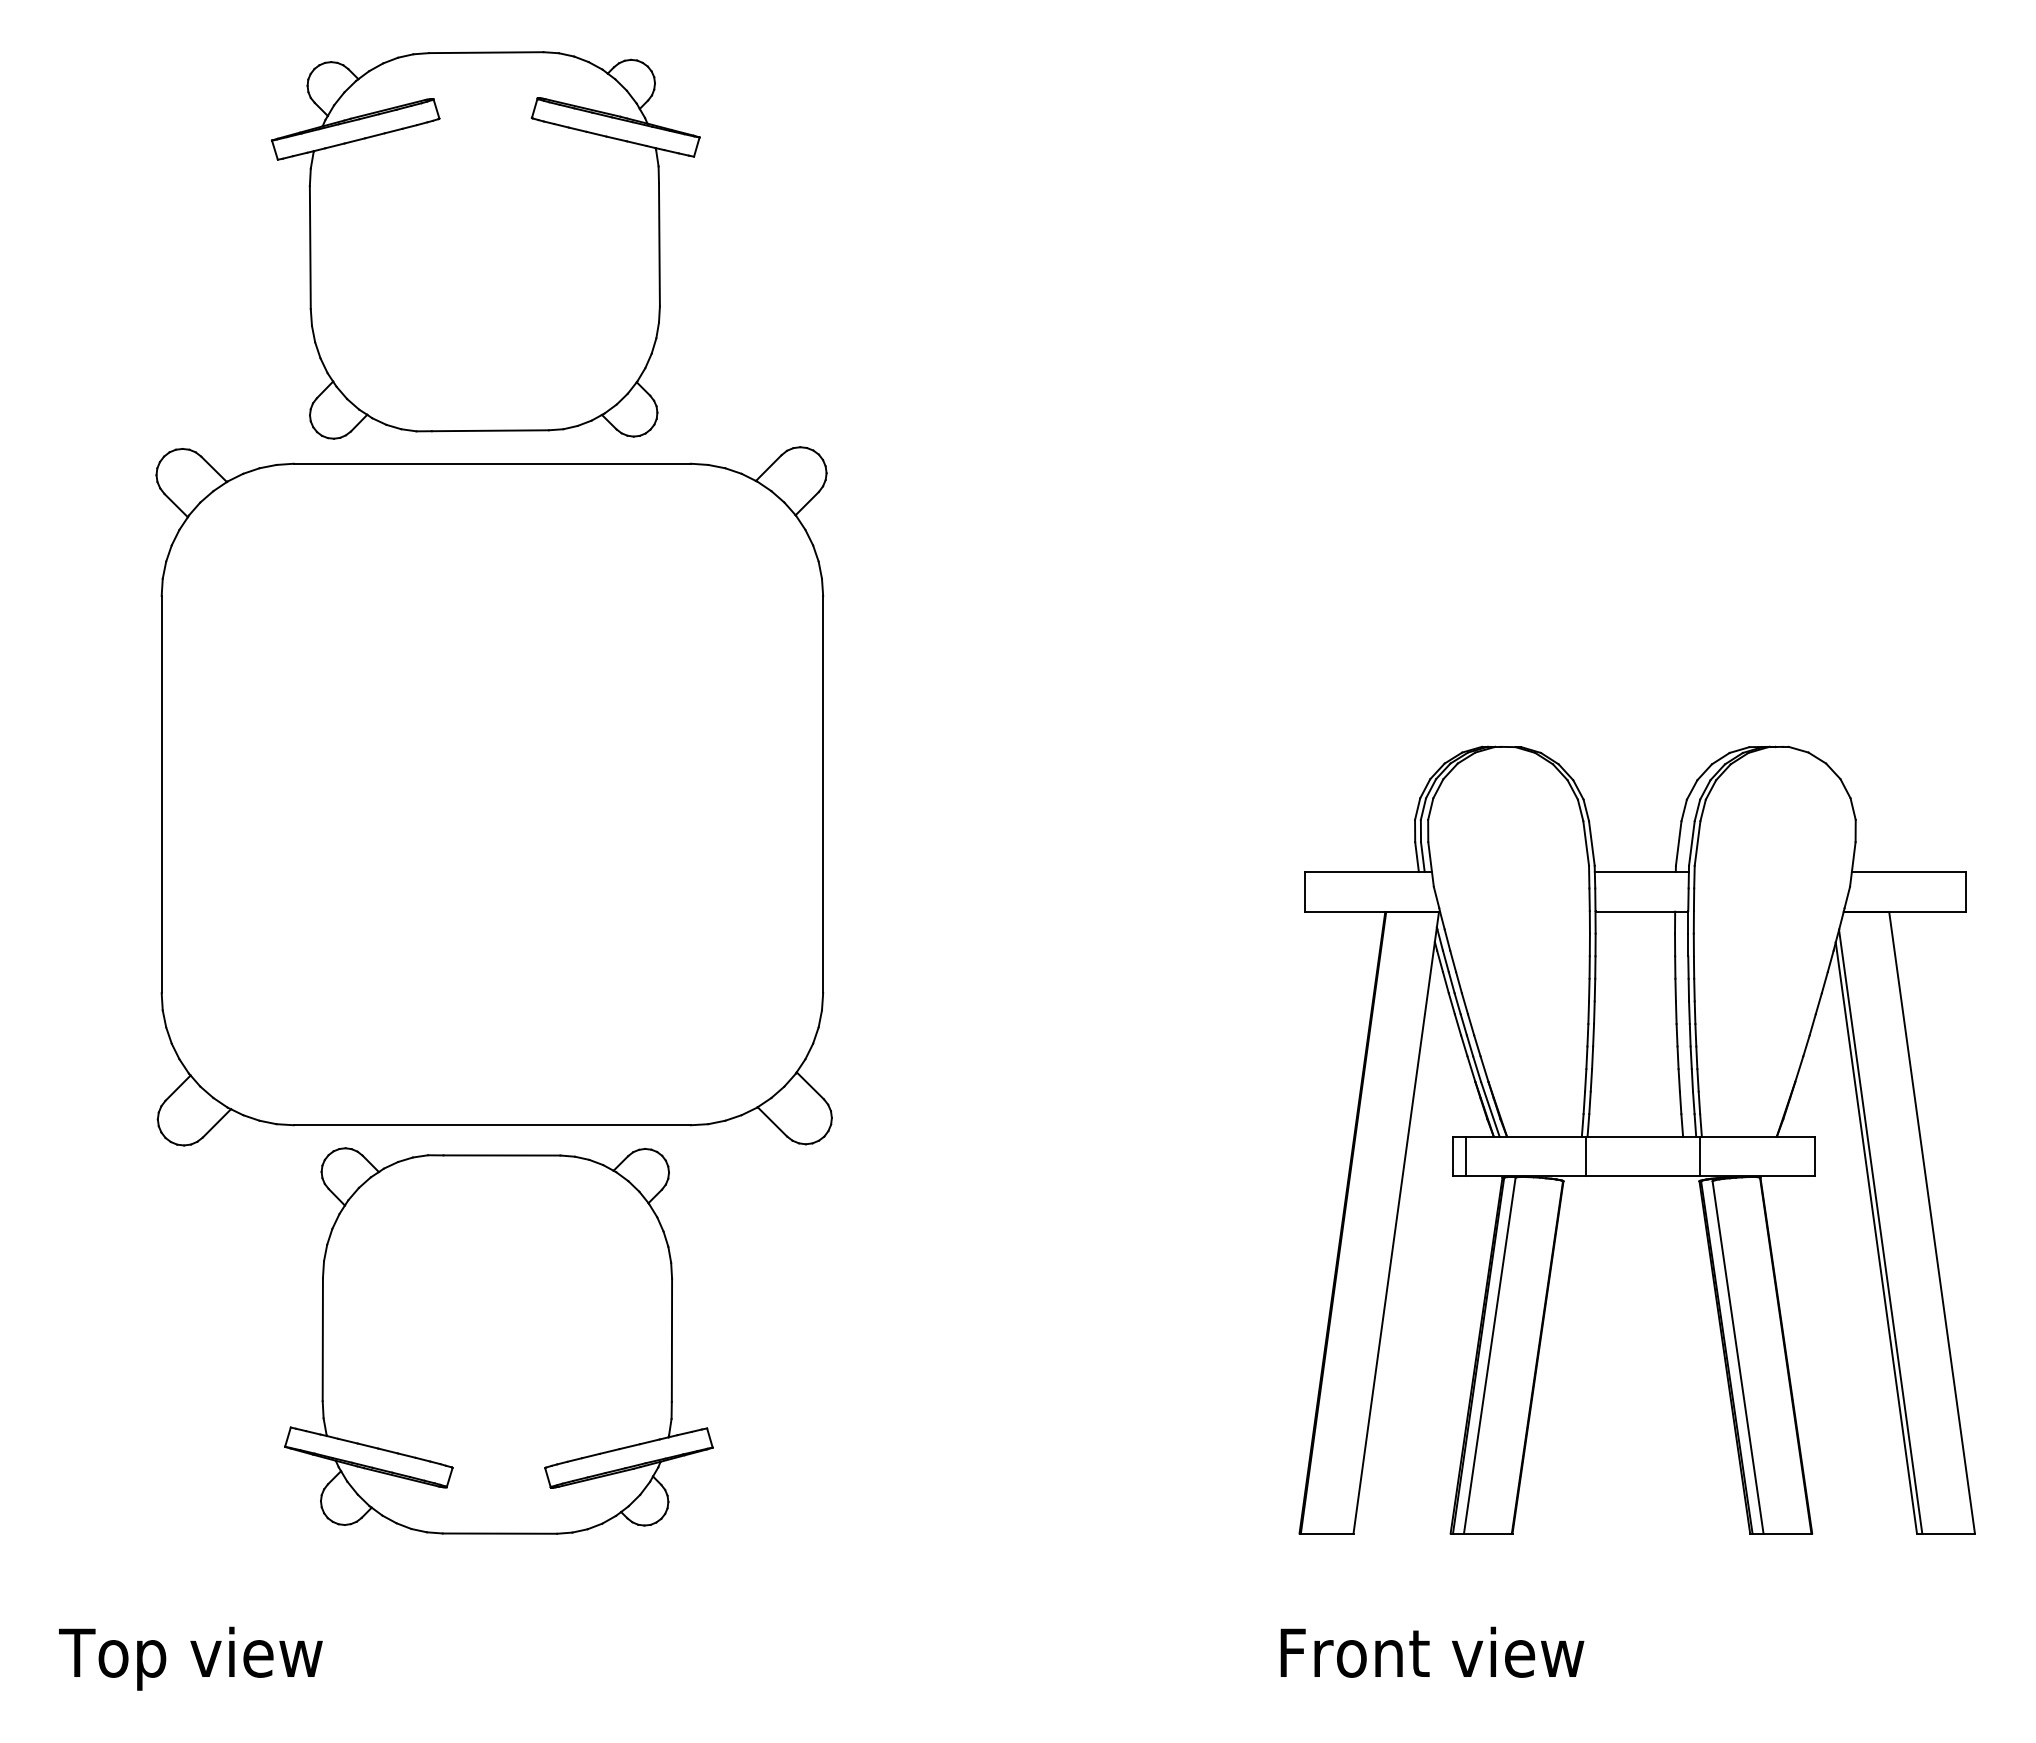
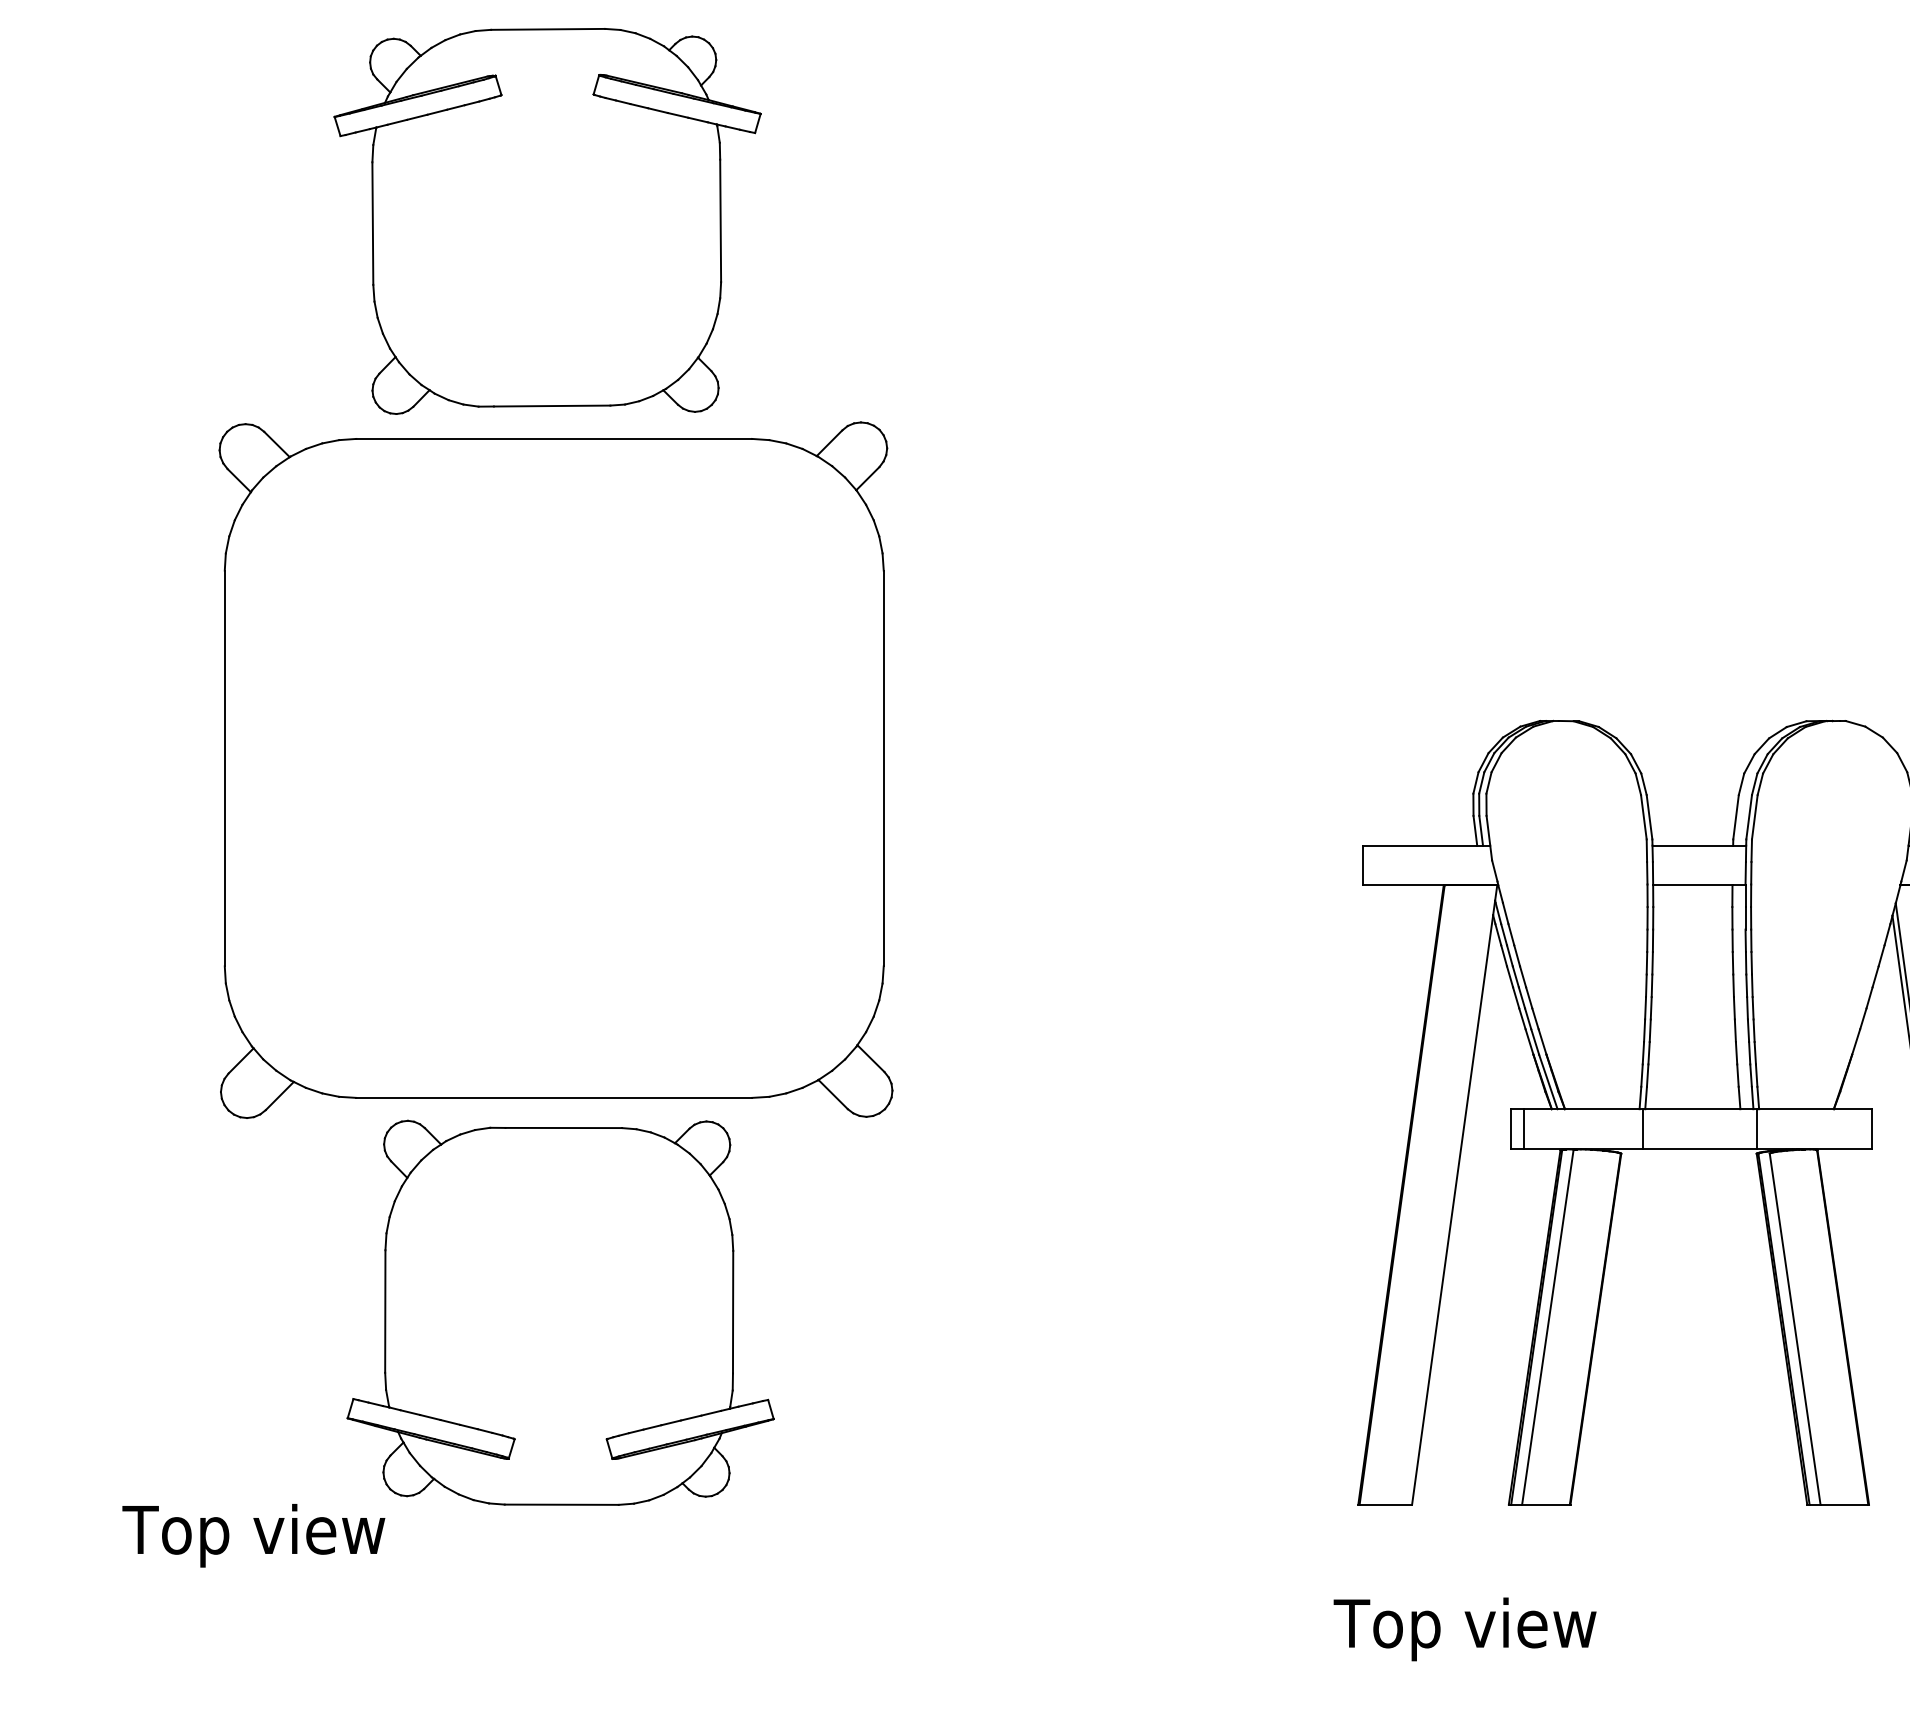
text: (190, 1658) -> (253, 1535), moved
text: (1429, 1658) -> (1487, 1629), Front view -> Top view

